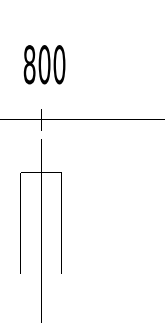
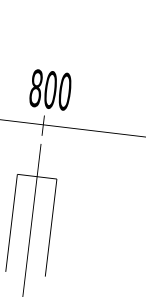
text: (44, 64) -> (50, 89), moved

